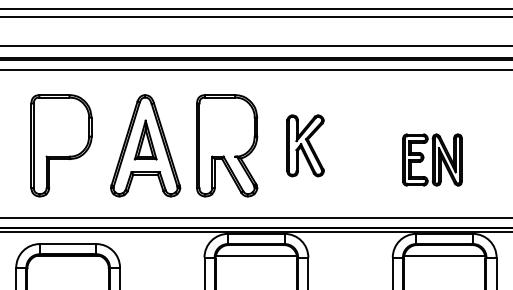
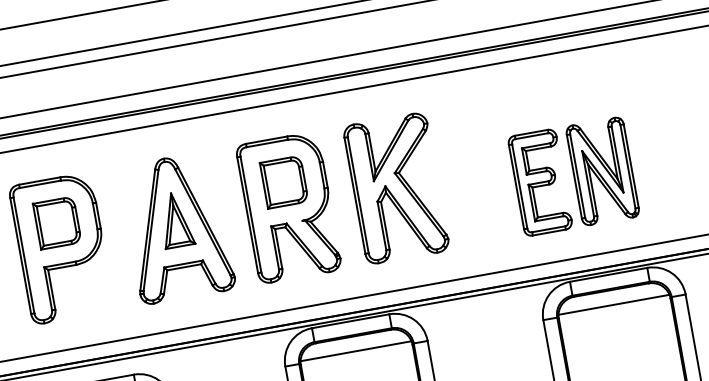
part: (61, 126) -> (57, 222), added
part: (226, 126) -> (283, 181), added
part: (305, 145) -> (396, 188), size x1.67
part: (432, 159) -> (573, 175), size x1.43

